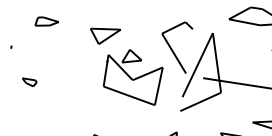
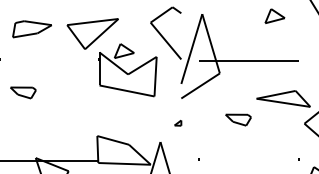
part: (46, 22) -> (31, 29), size x1.67
part: (104, 35) -> (92, 33), size x1.67
part: (29, 82) -> (23, 92), size x1.67

